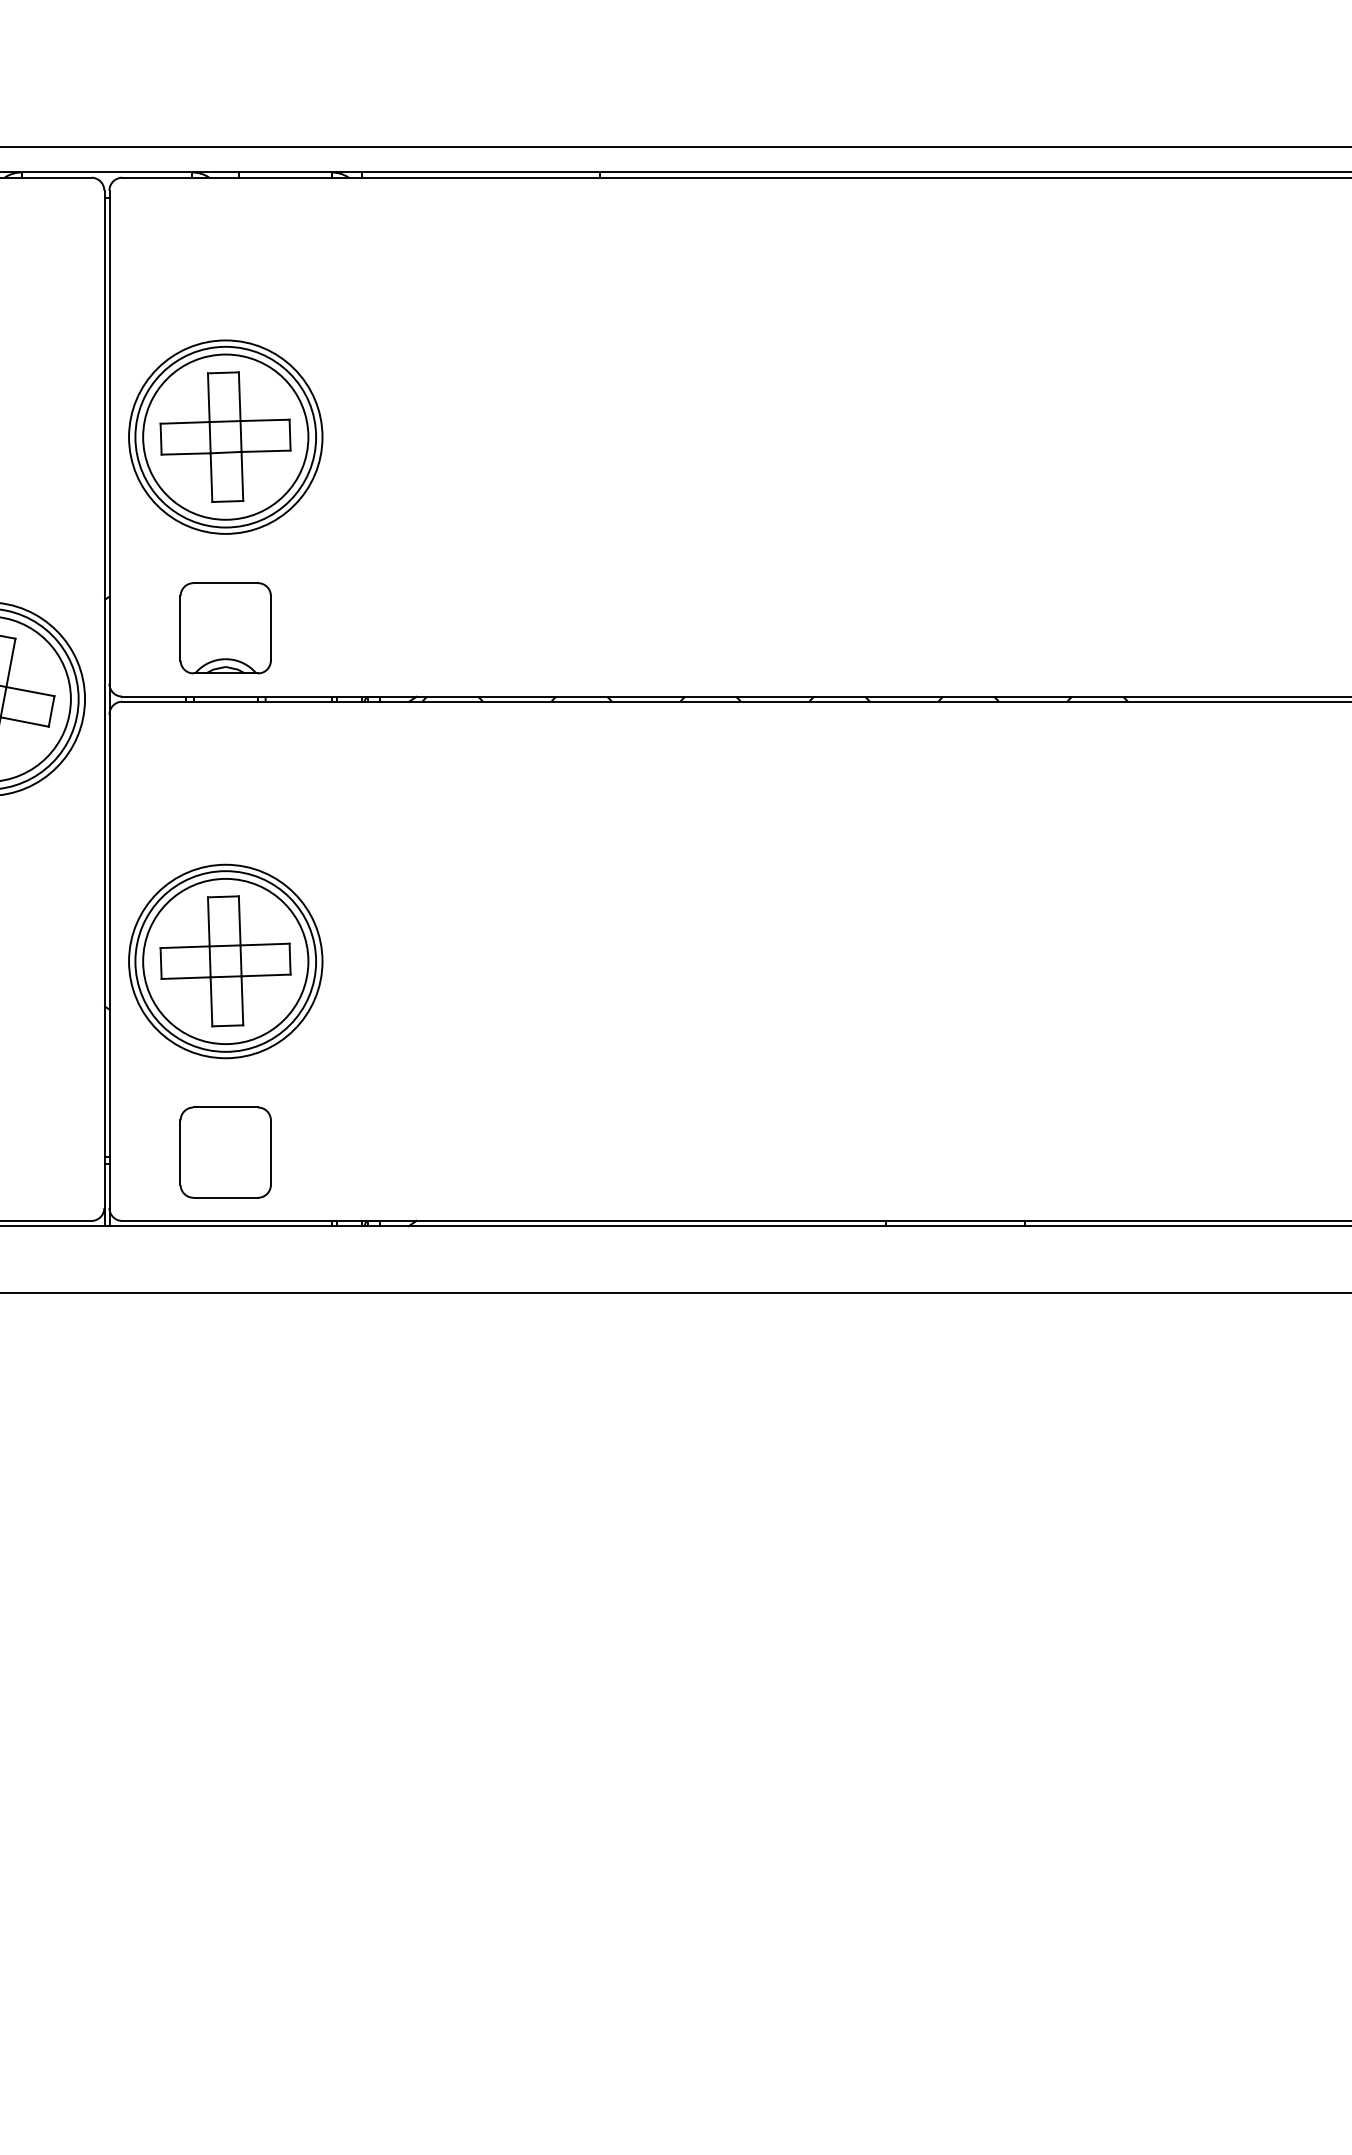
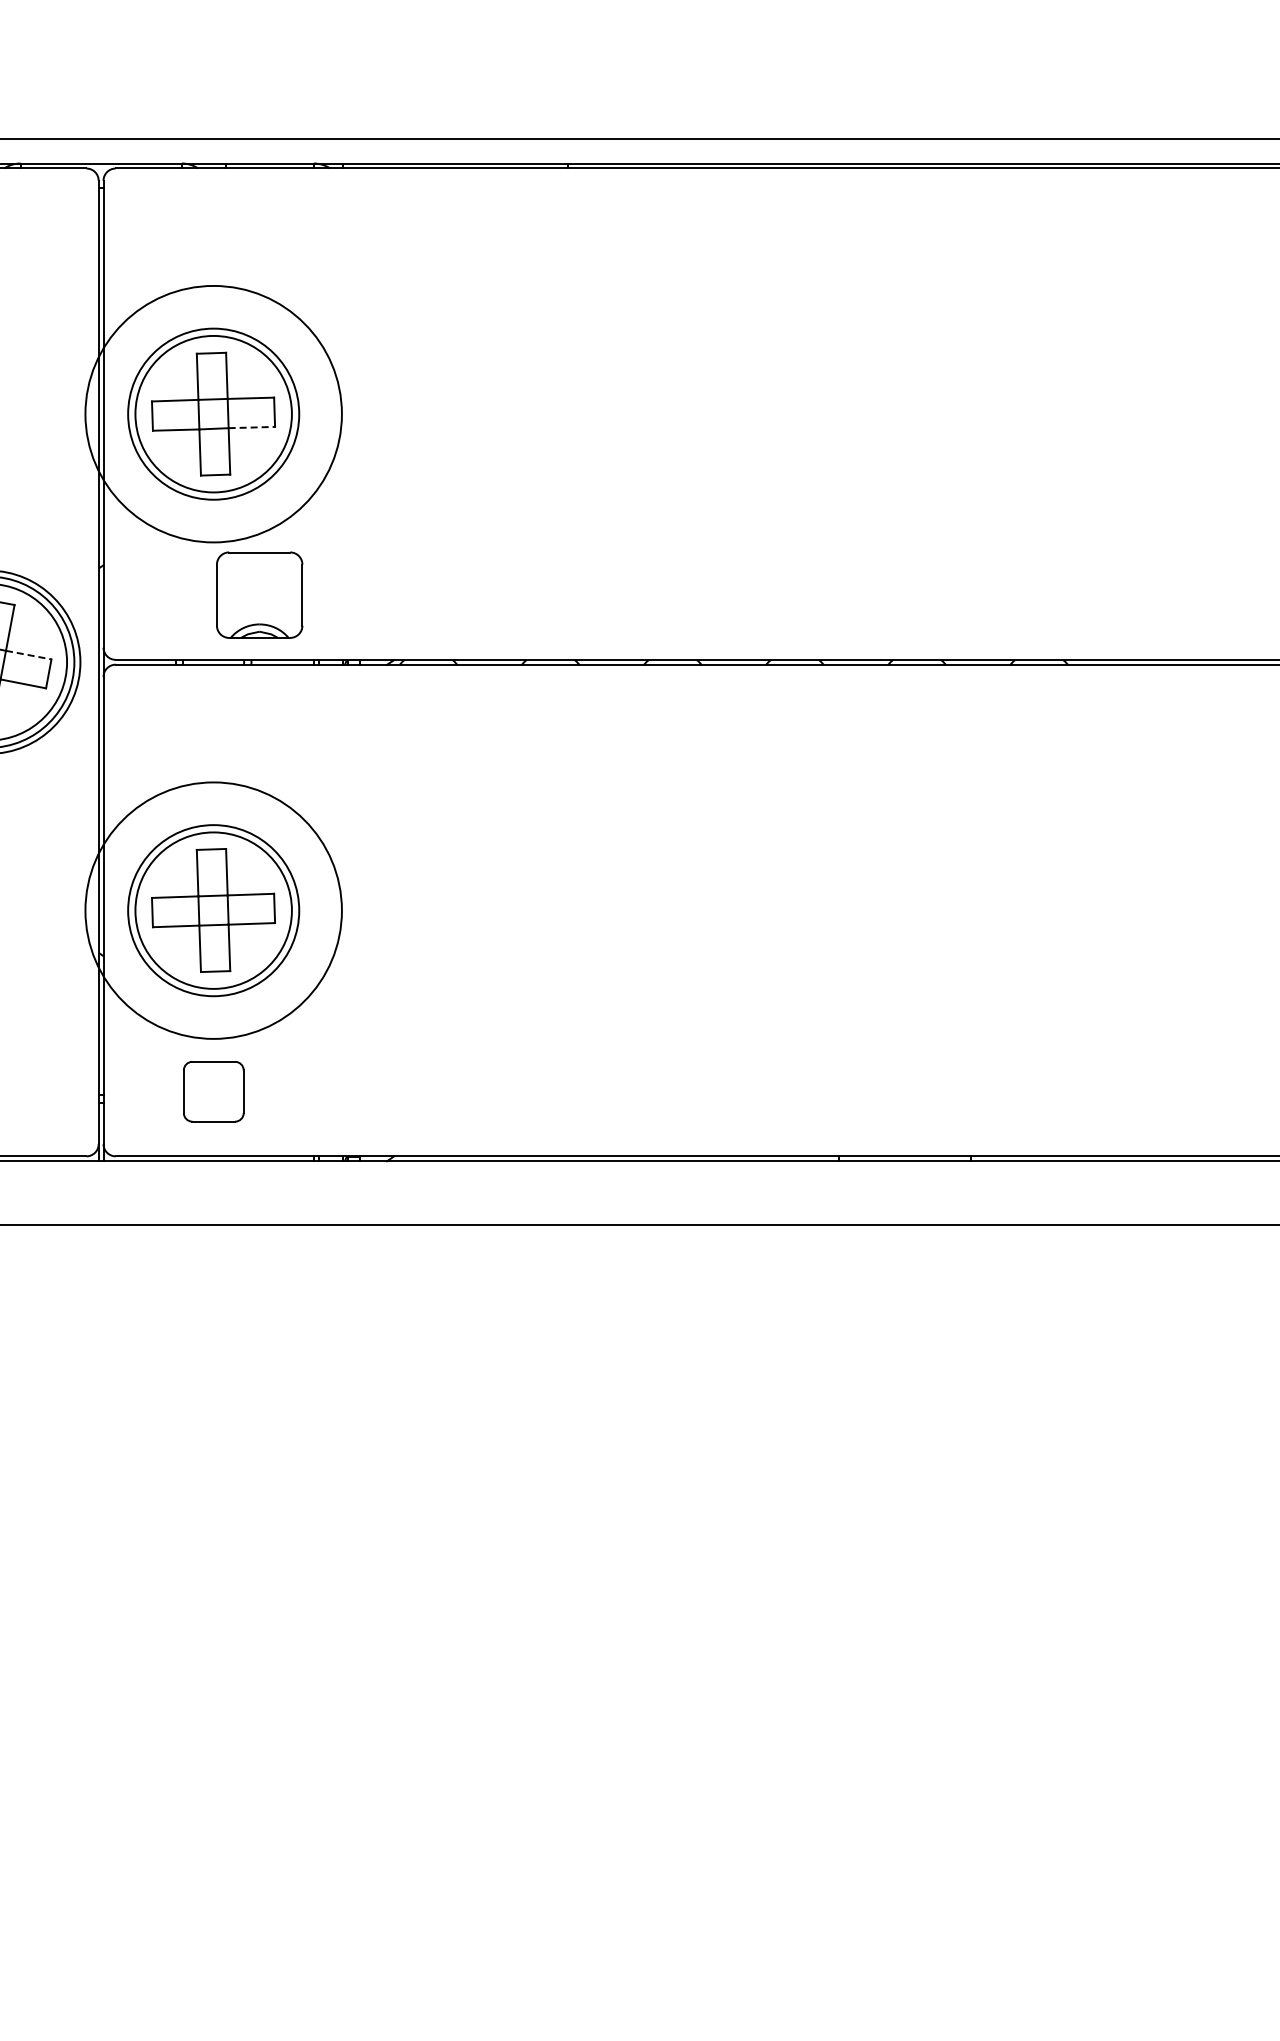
circle: (225, 436) -> (213, 413), size x1.4
line: (266, 451) -> (252, 427), solid -> dashed
part: (225, 627) -> (259, 594), moved
line: (31, 692) -> (29, 655), solid -> dashed
circle: (225, 961) -> (213, 910), size x1.4
part: (225, 1152) -> (213, 1091), size x0.7

